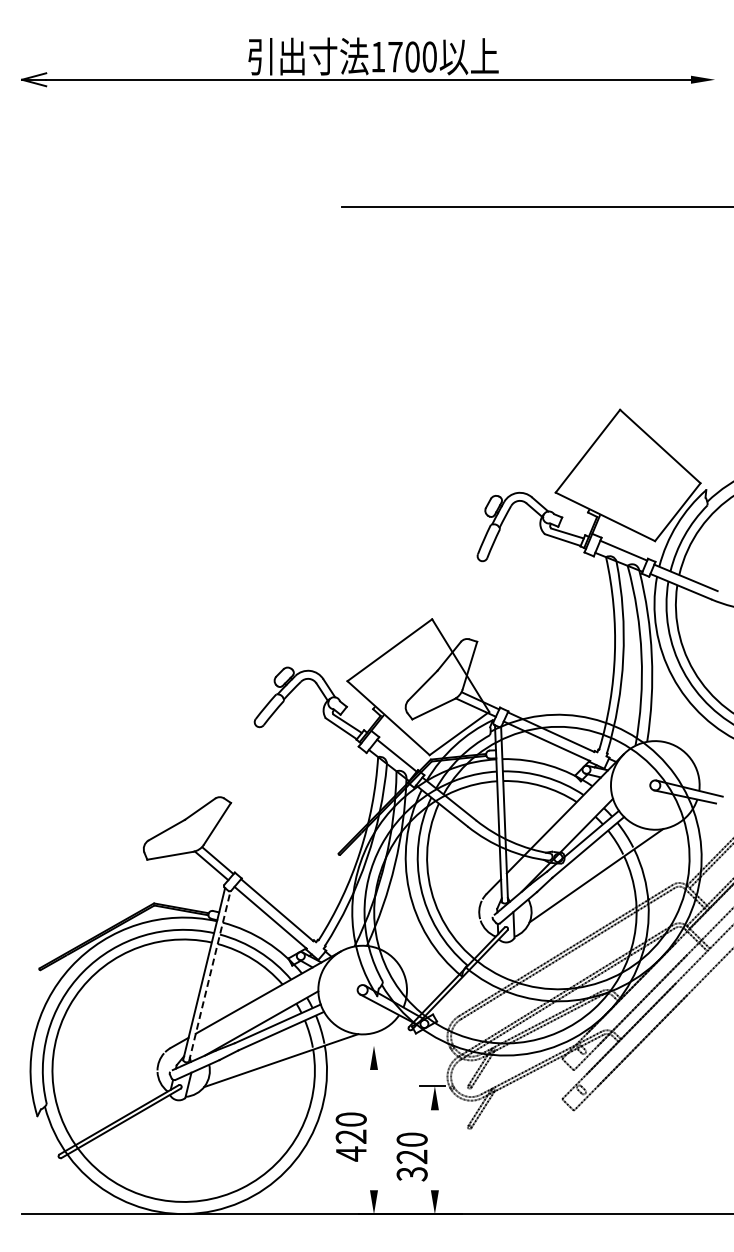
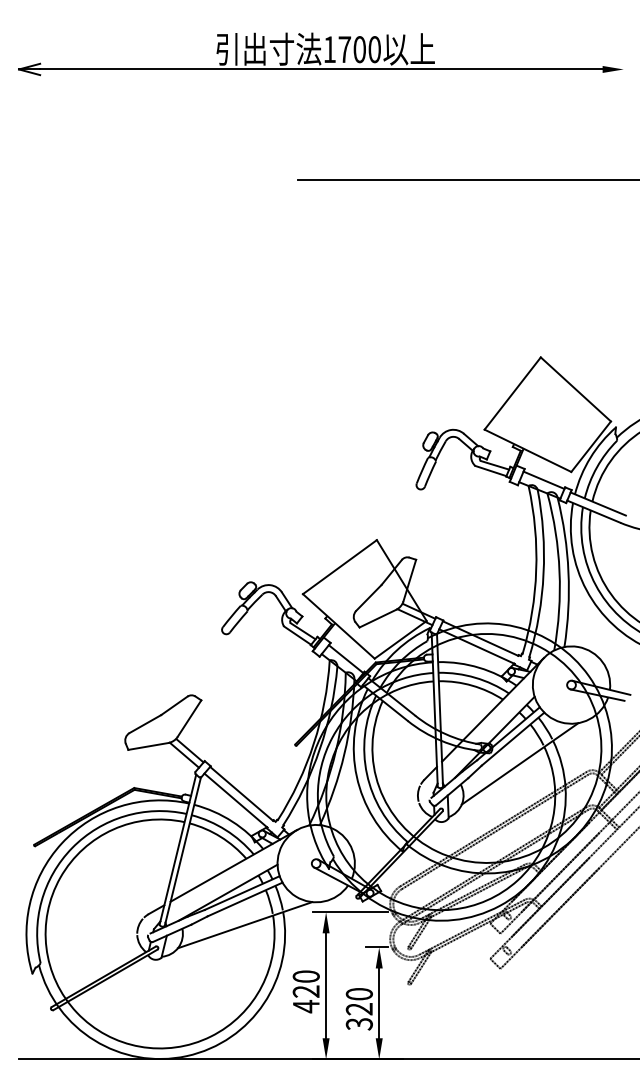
line: (209, 976) -> (182, 851), dashed -> solid
line: (401, 1045) -> (350, 911), added
line: (374, 1129) -> (326, 985), added
line: (434, 1150) -> (378, 1003), added

